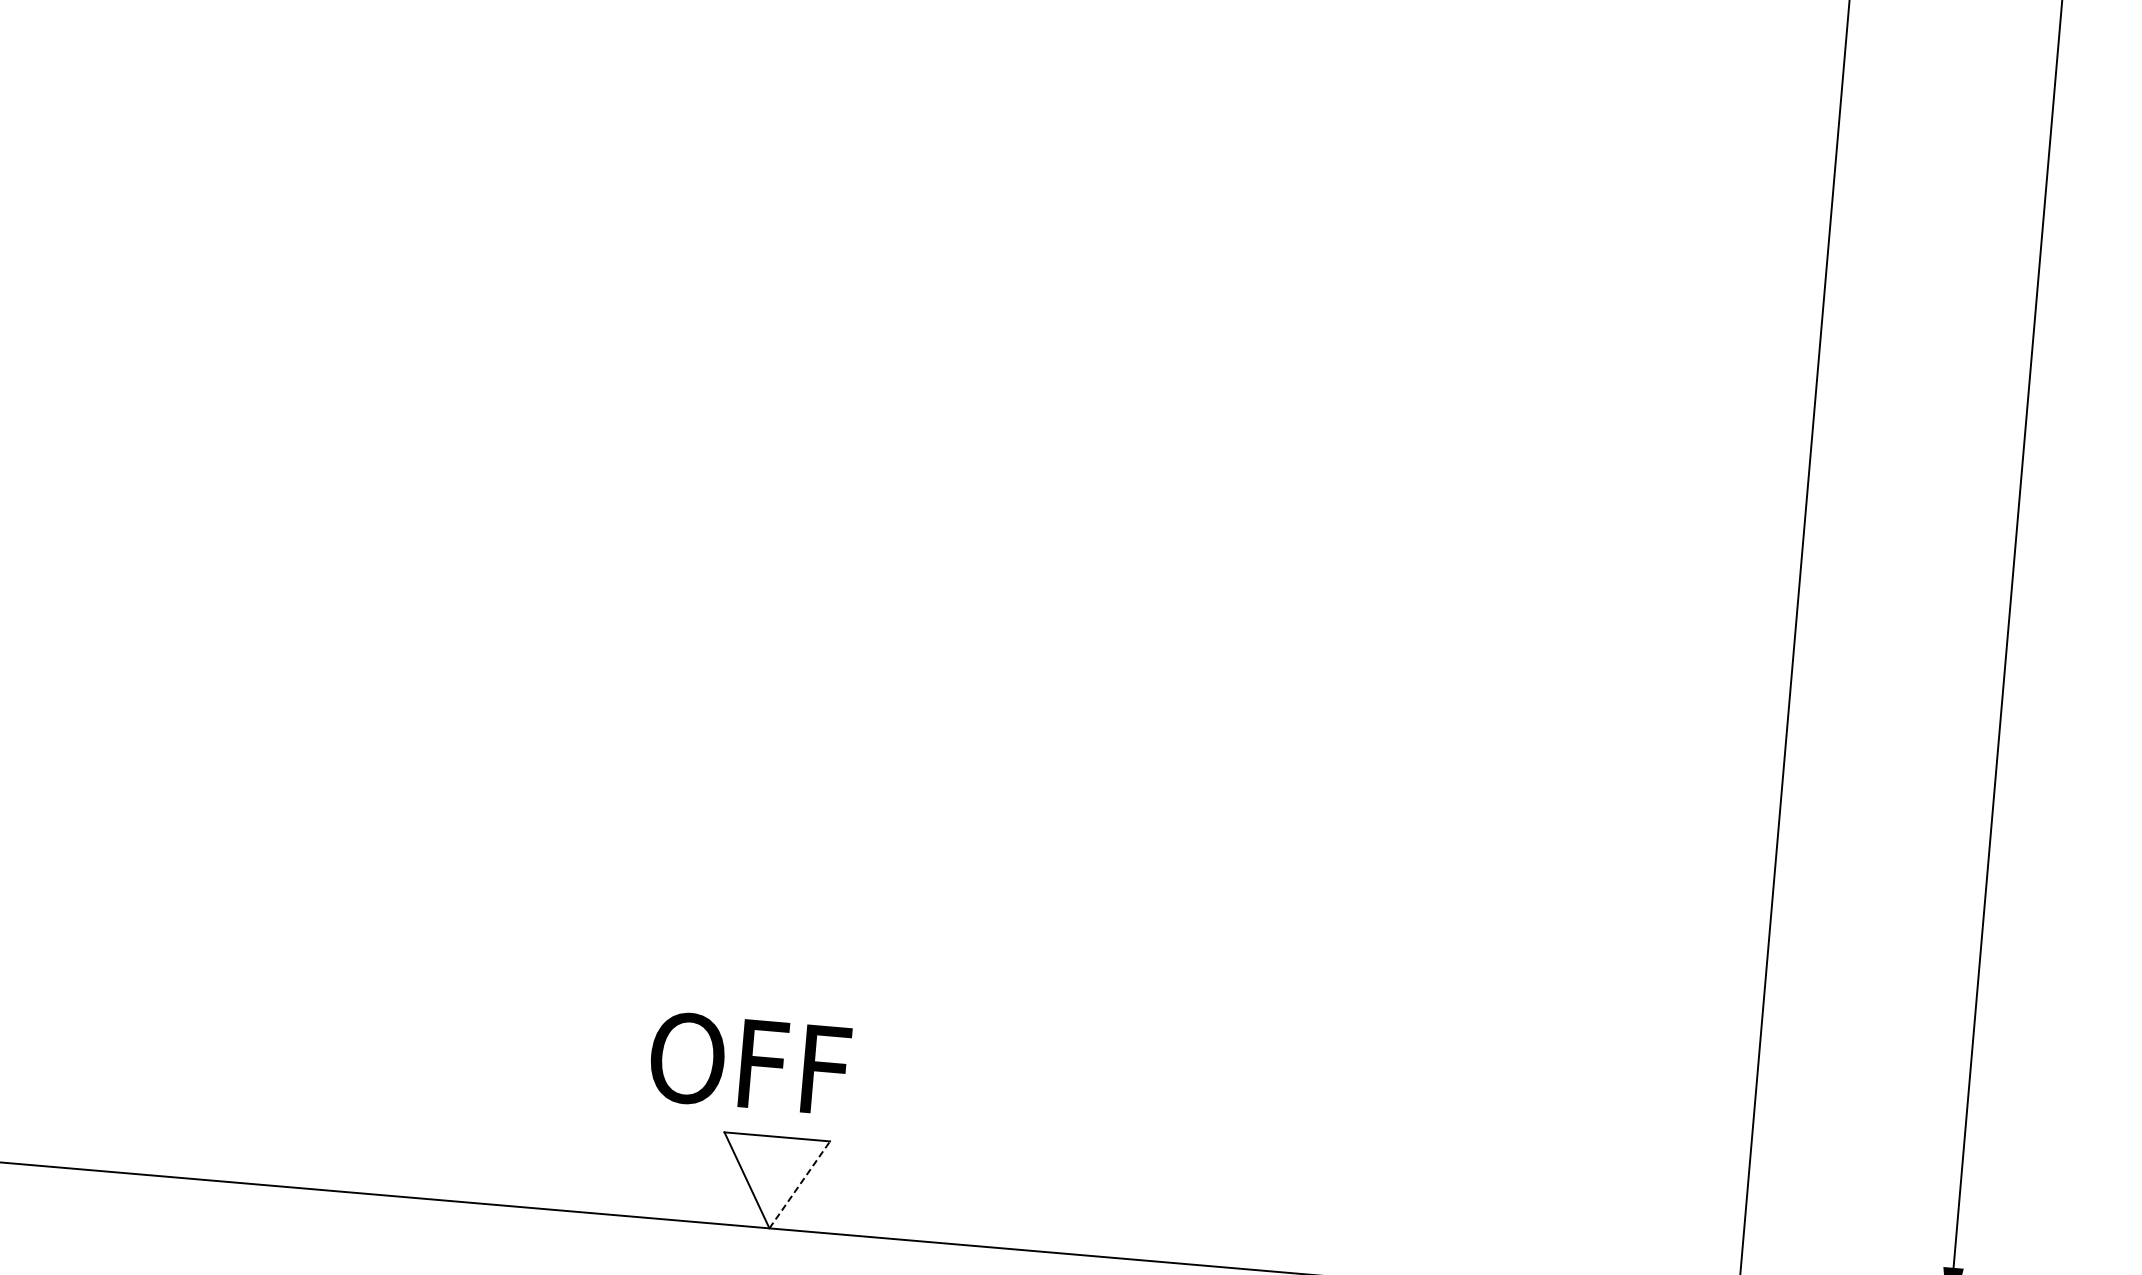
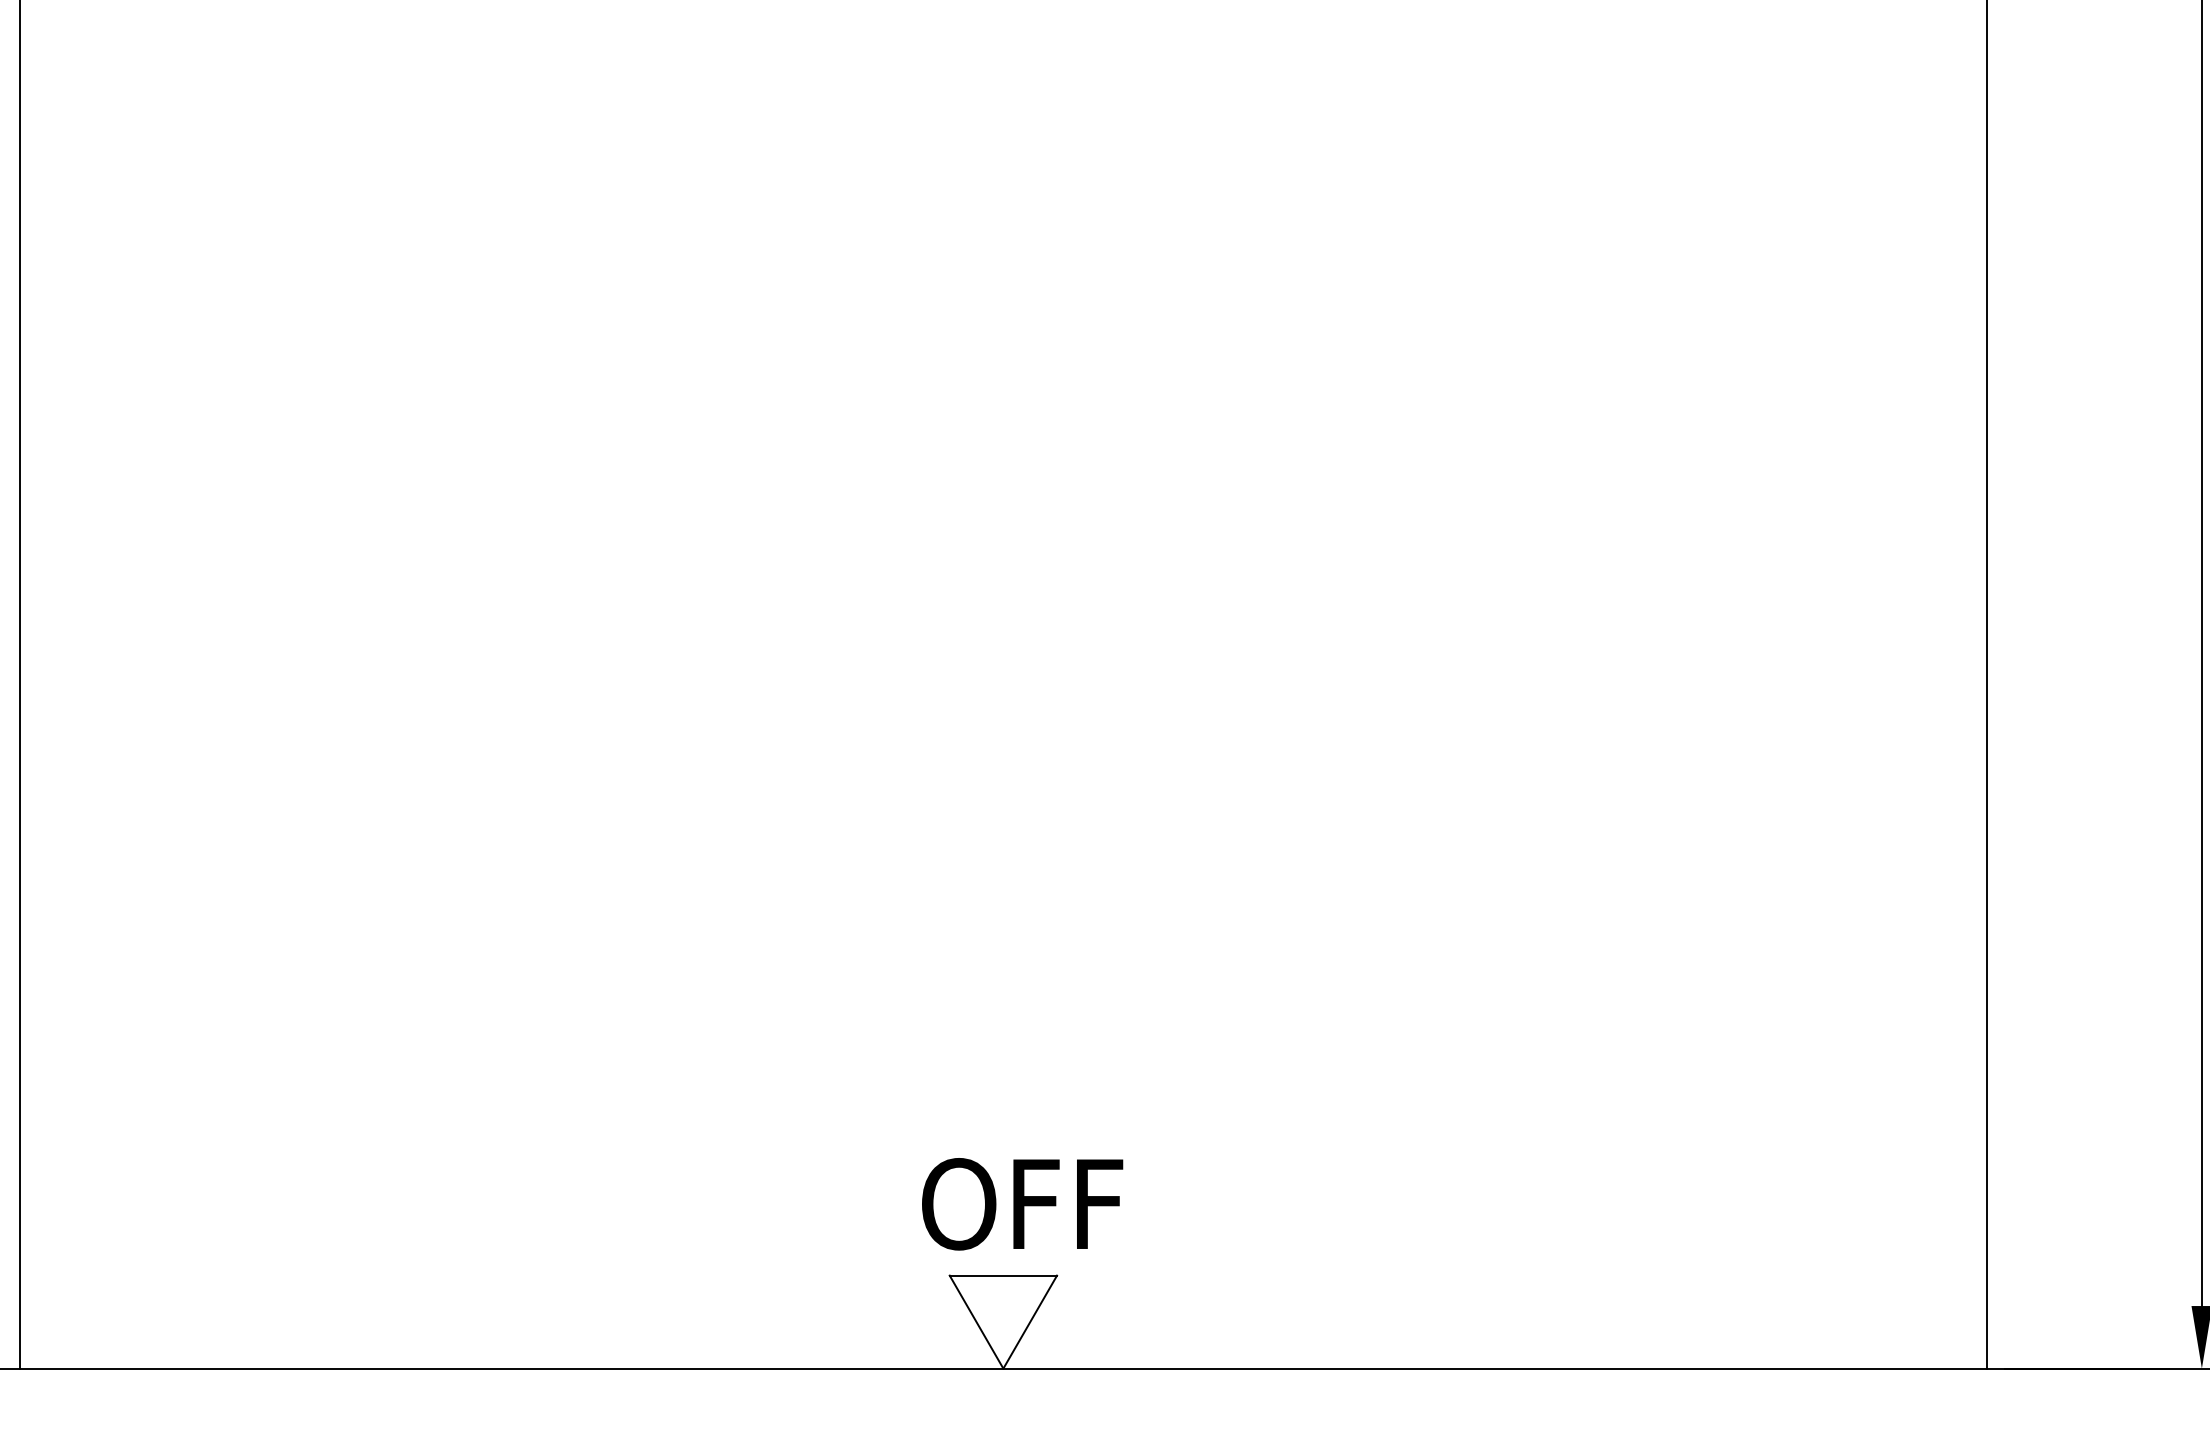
text: (749, 1064) -> (1022, 1204), moved
line: (800, 1185) -> (1030, 1322), dashed -> solid

